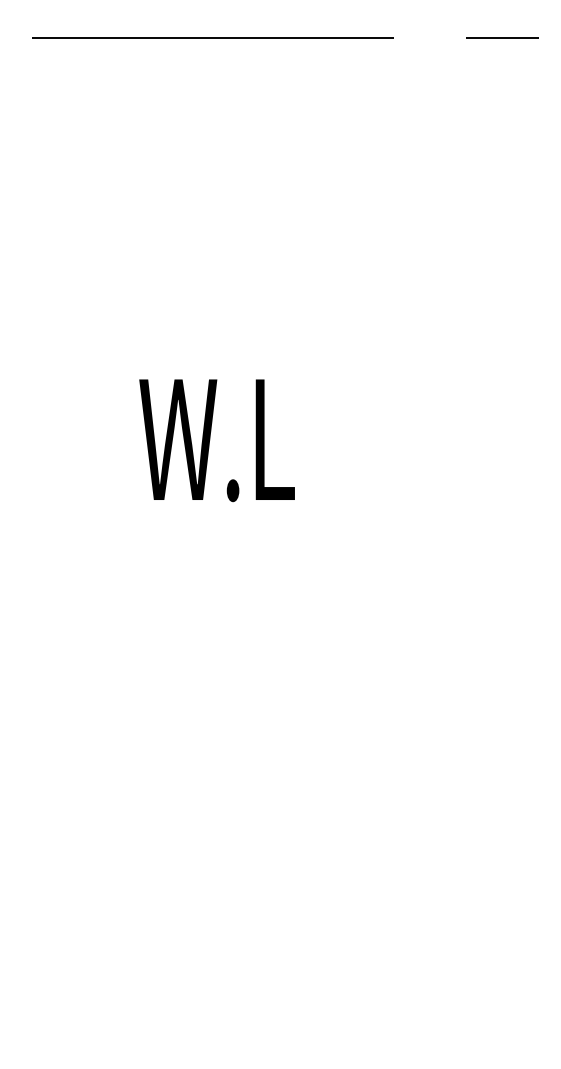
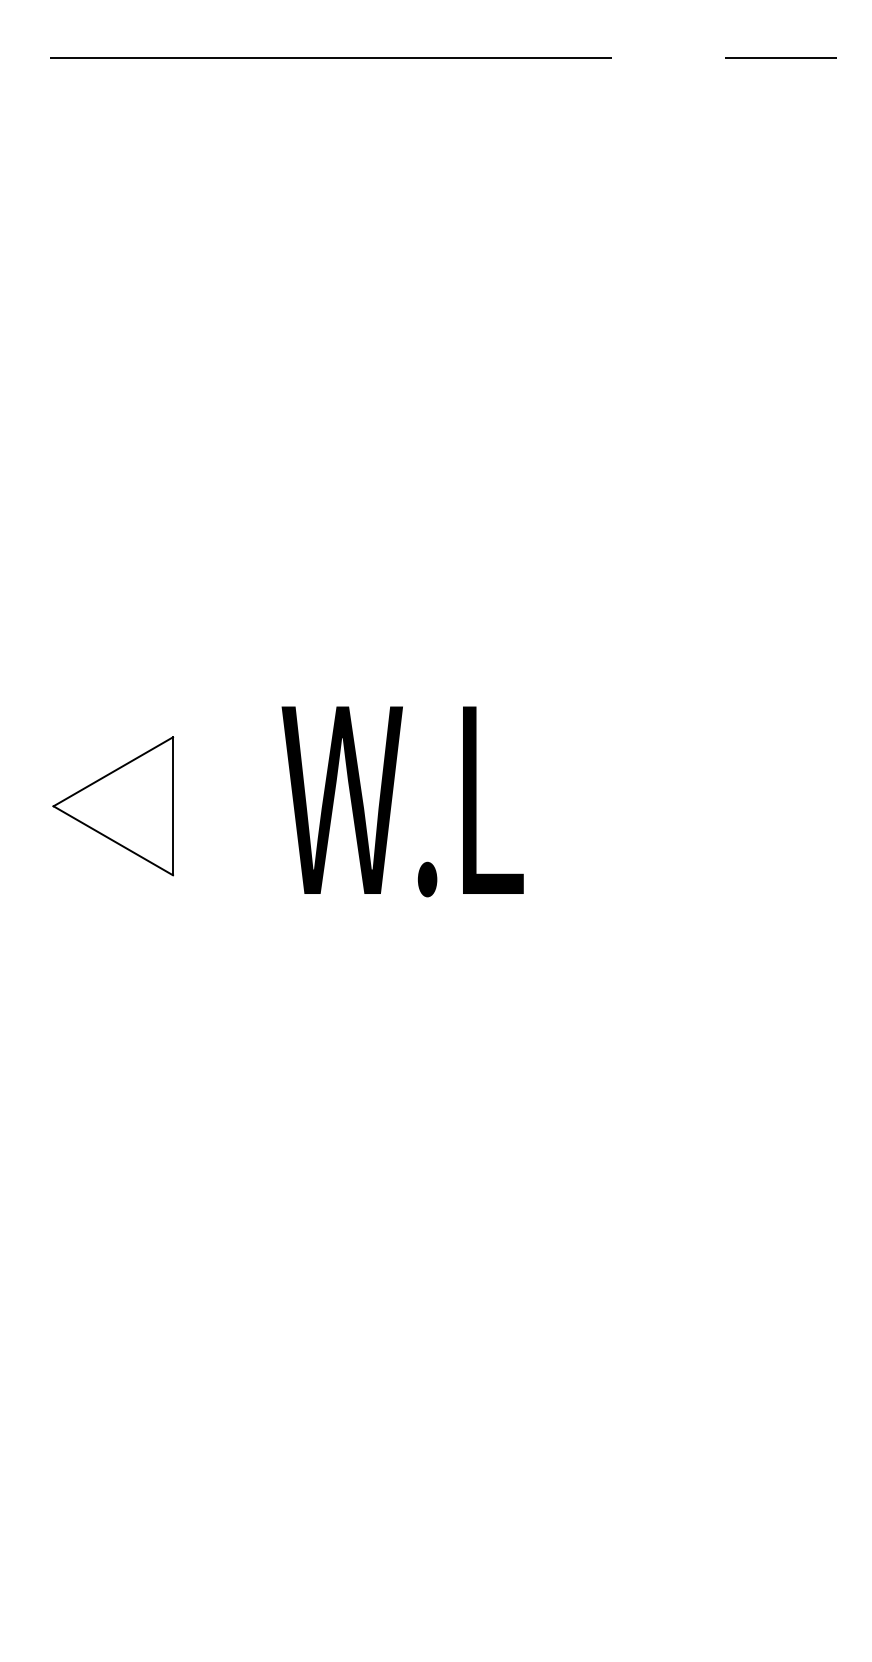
text: (216, 440) -> (401, 801), moved
part: (72, 518) -> (112, 806), added

